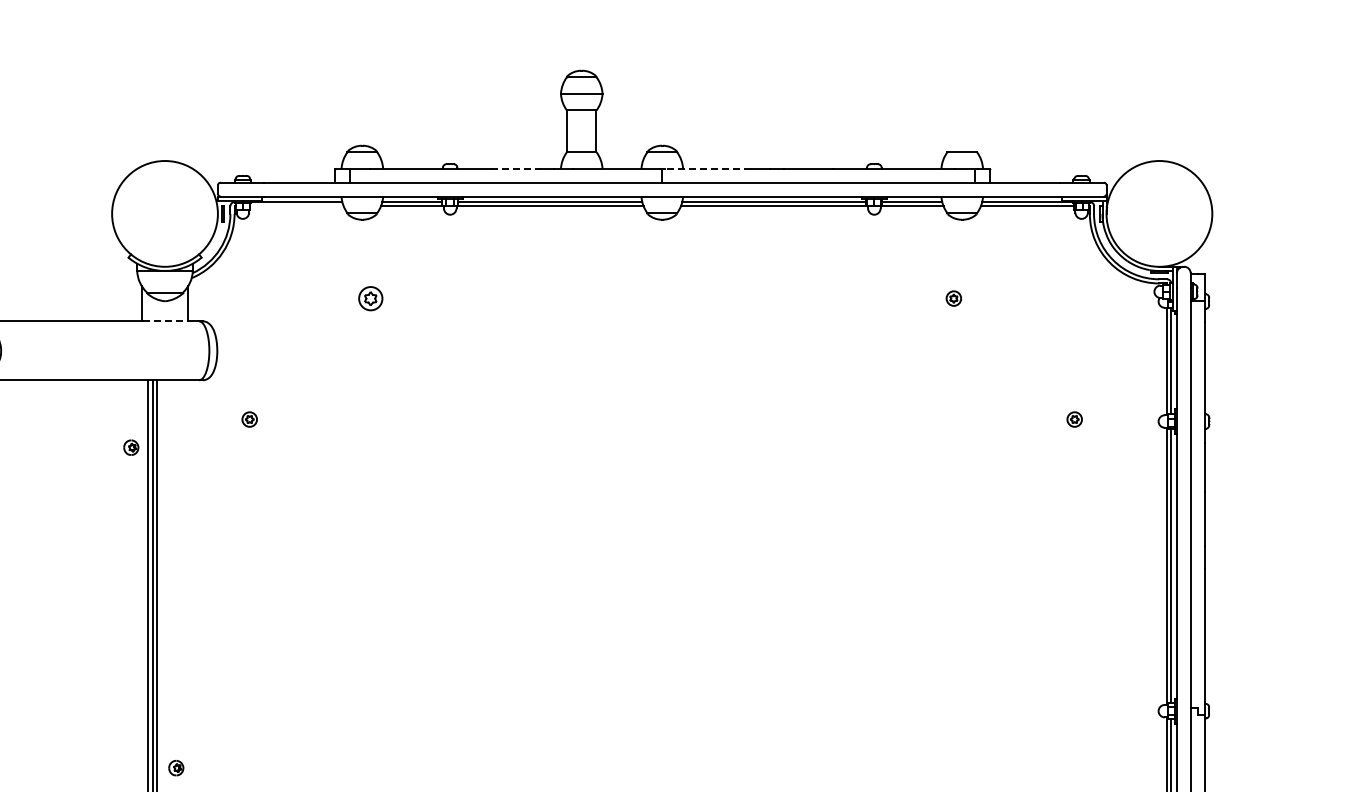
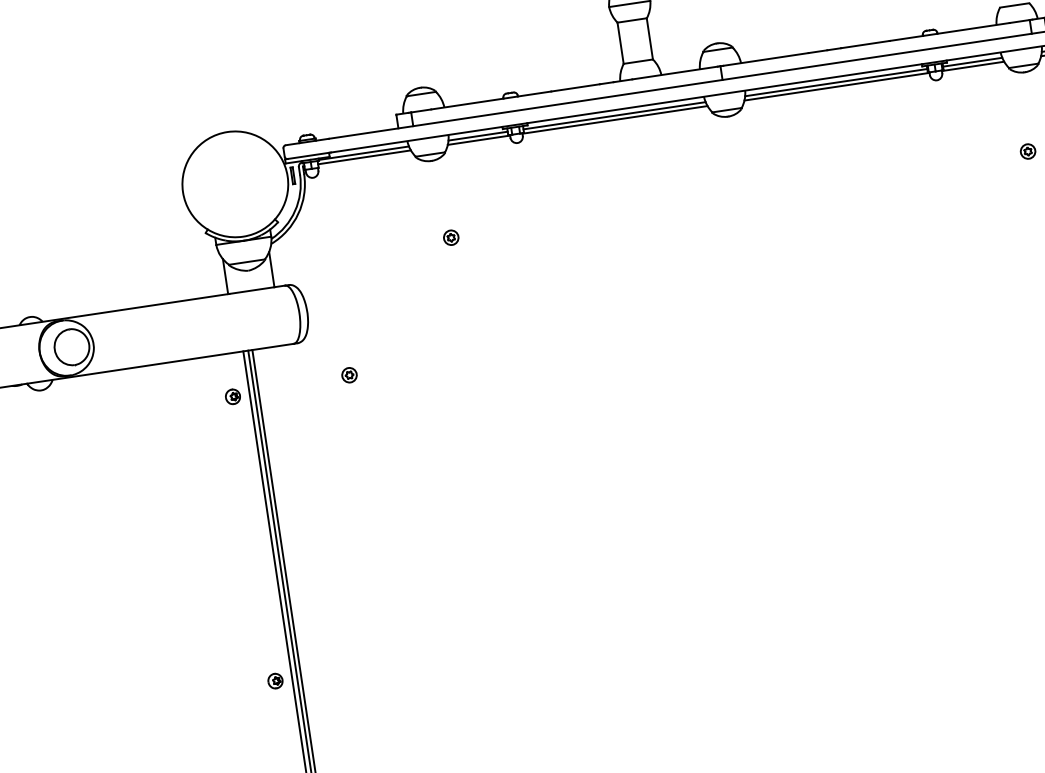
line: (515, 168) -> (575, 87), dashed -> solid
line: (707, 168) -> (765, 59), dashed -> solid
line: (296, 206) -> (364, 157), added
part: (370, 298) -> (451, 237), size x0.62
line: (165, 321) -> (251, 290), dashed -> solid
part: (131, 447) -> (233, 396), moved
part: (176, 768) -> (275, 681), moved

